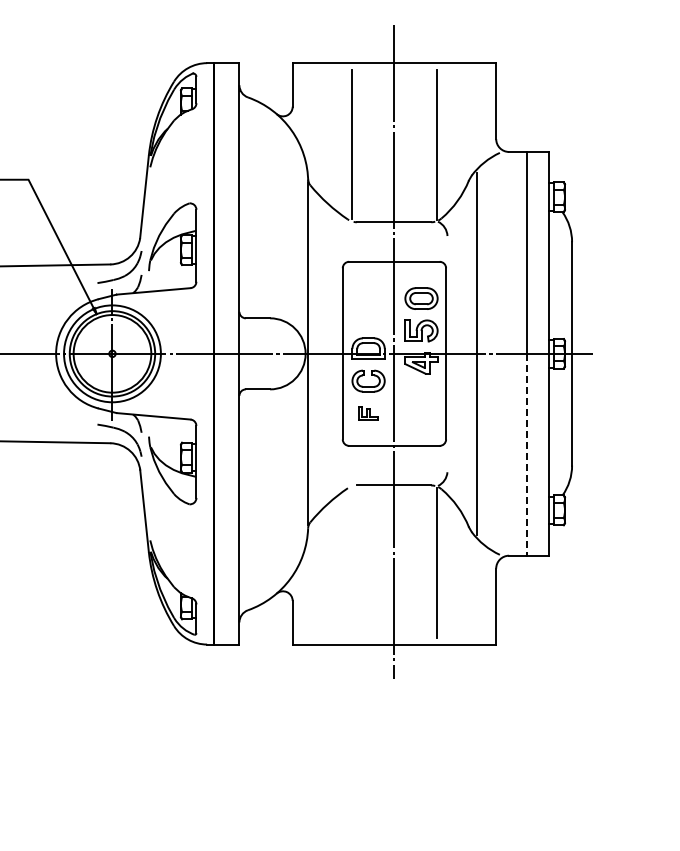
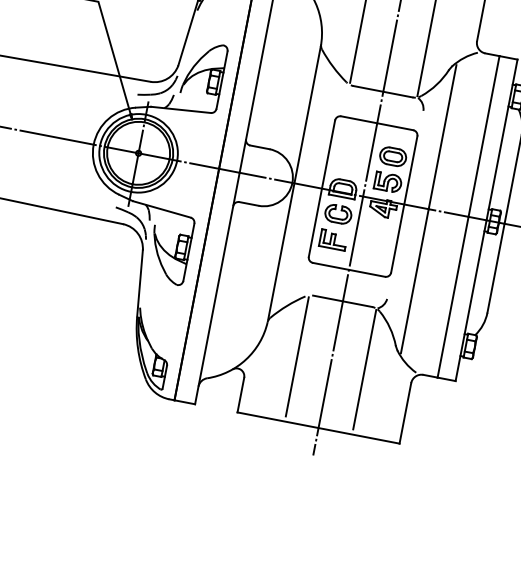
part: (368, 413) -> (333, 240), size x1.67
line: (526, 454) -> (452, 296), dashed -> solid
line: (352, 563) -> (297, 357), added

